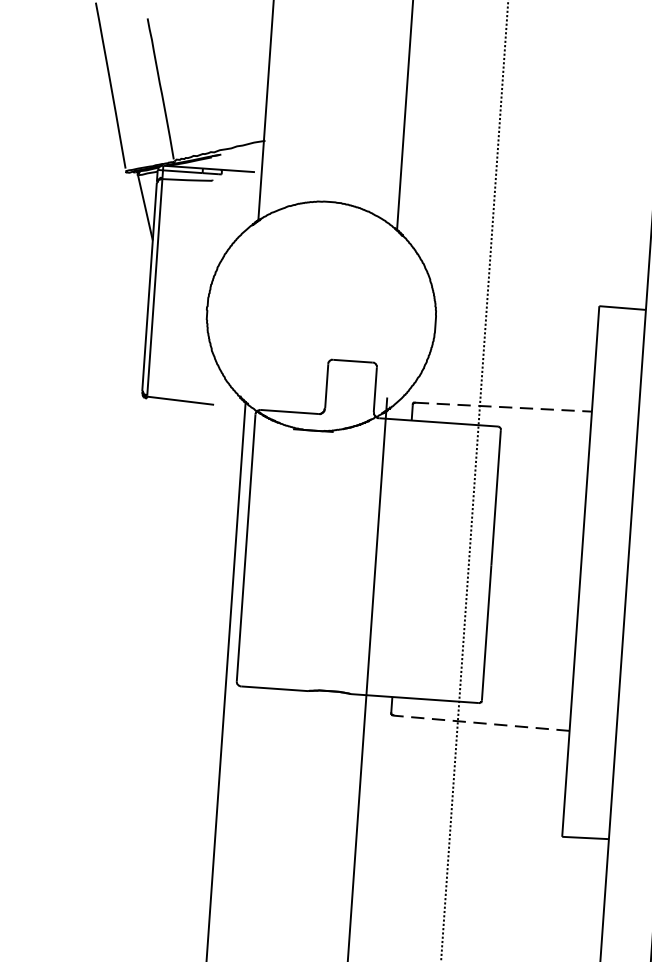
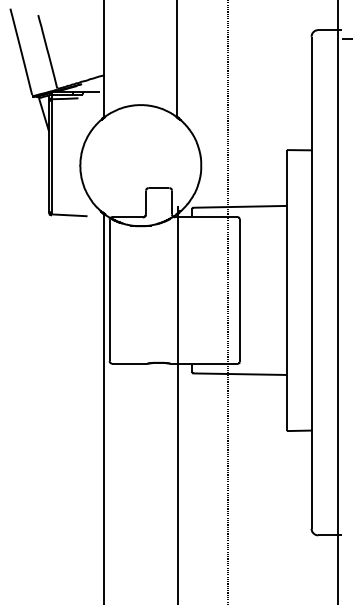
line: (504, 406) -> (240, 206), dashed -> solid
line: (482, 723) -> (240, 374), dashed -> solid

